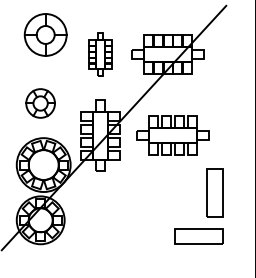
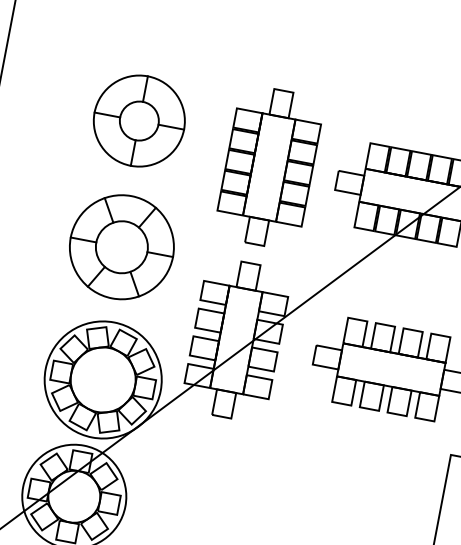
part: (45, 34) -> (139, 119), moved
part: (100, 54) -> (269, 166), size x1.67
part: (40, 103) -> (121, 247), size x1.67

